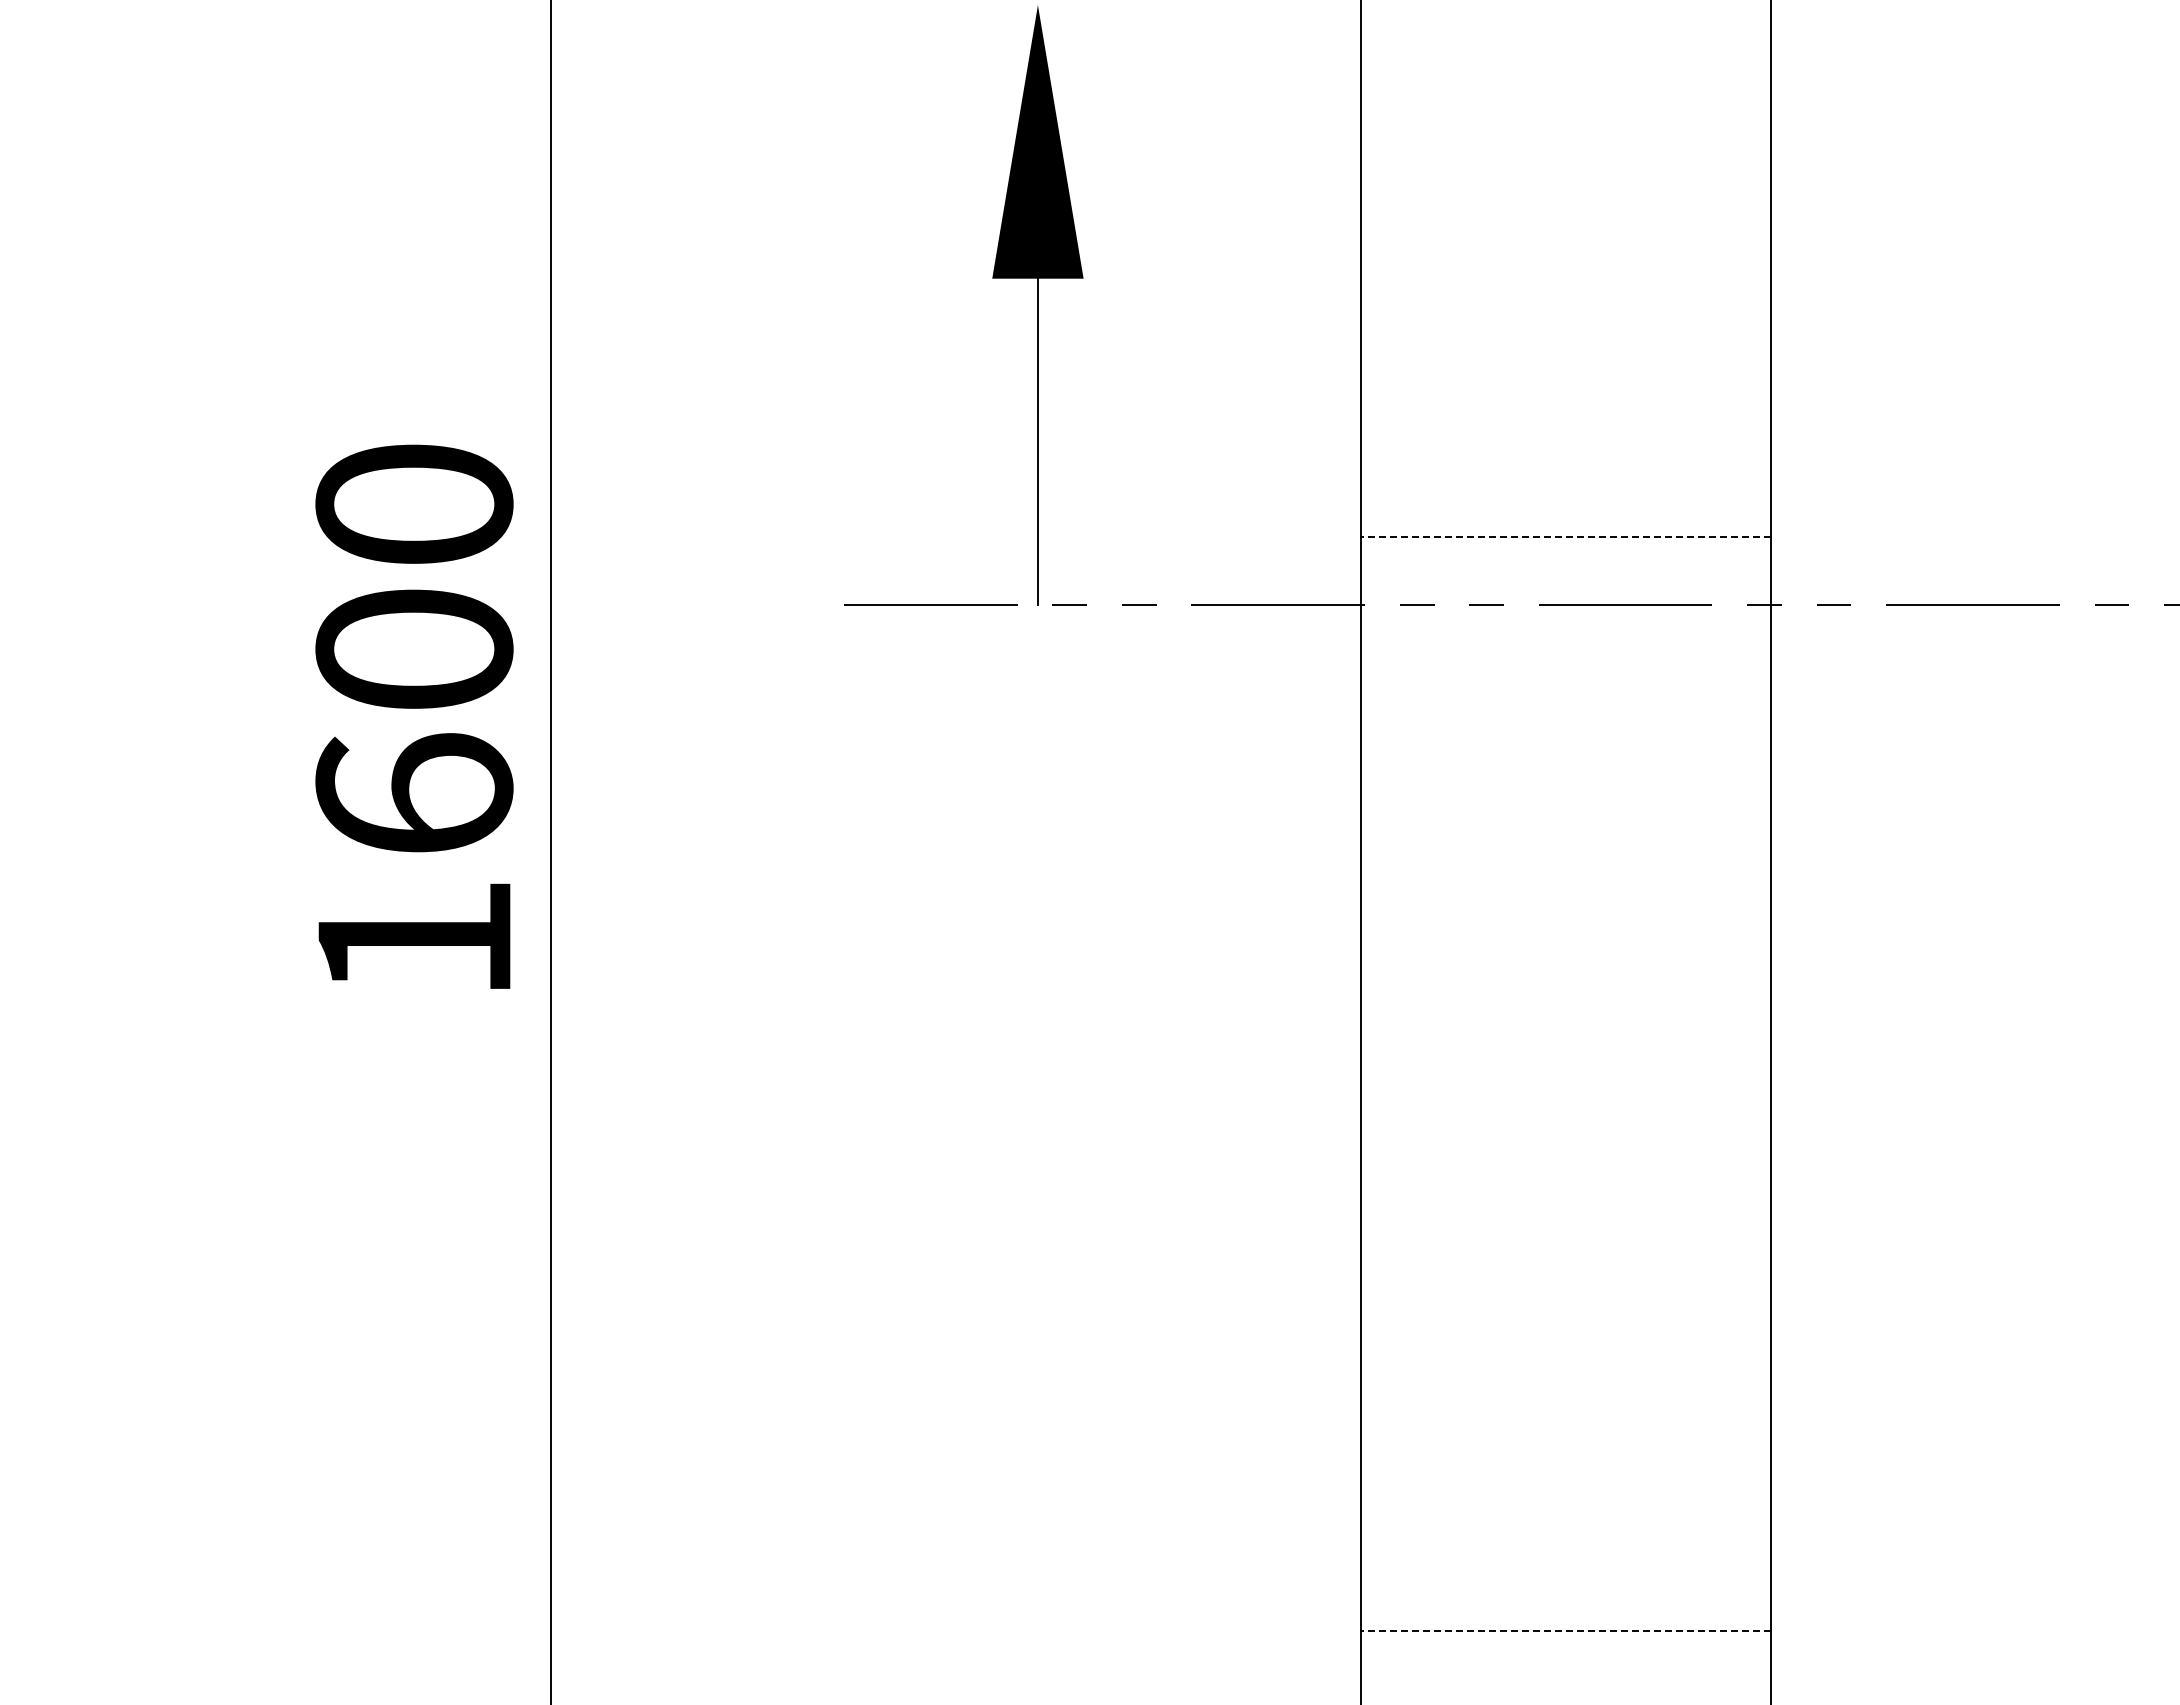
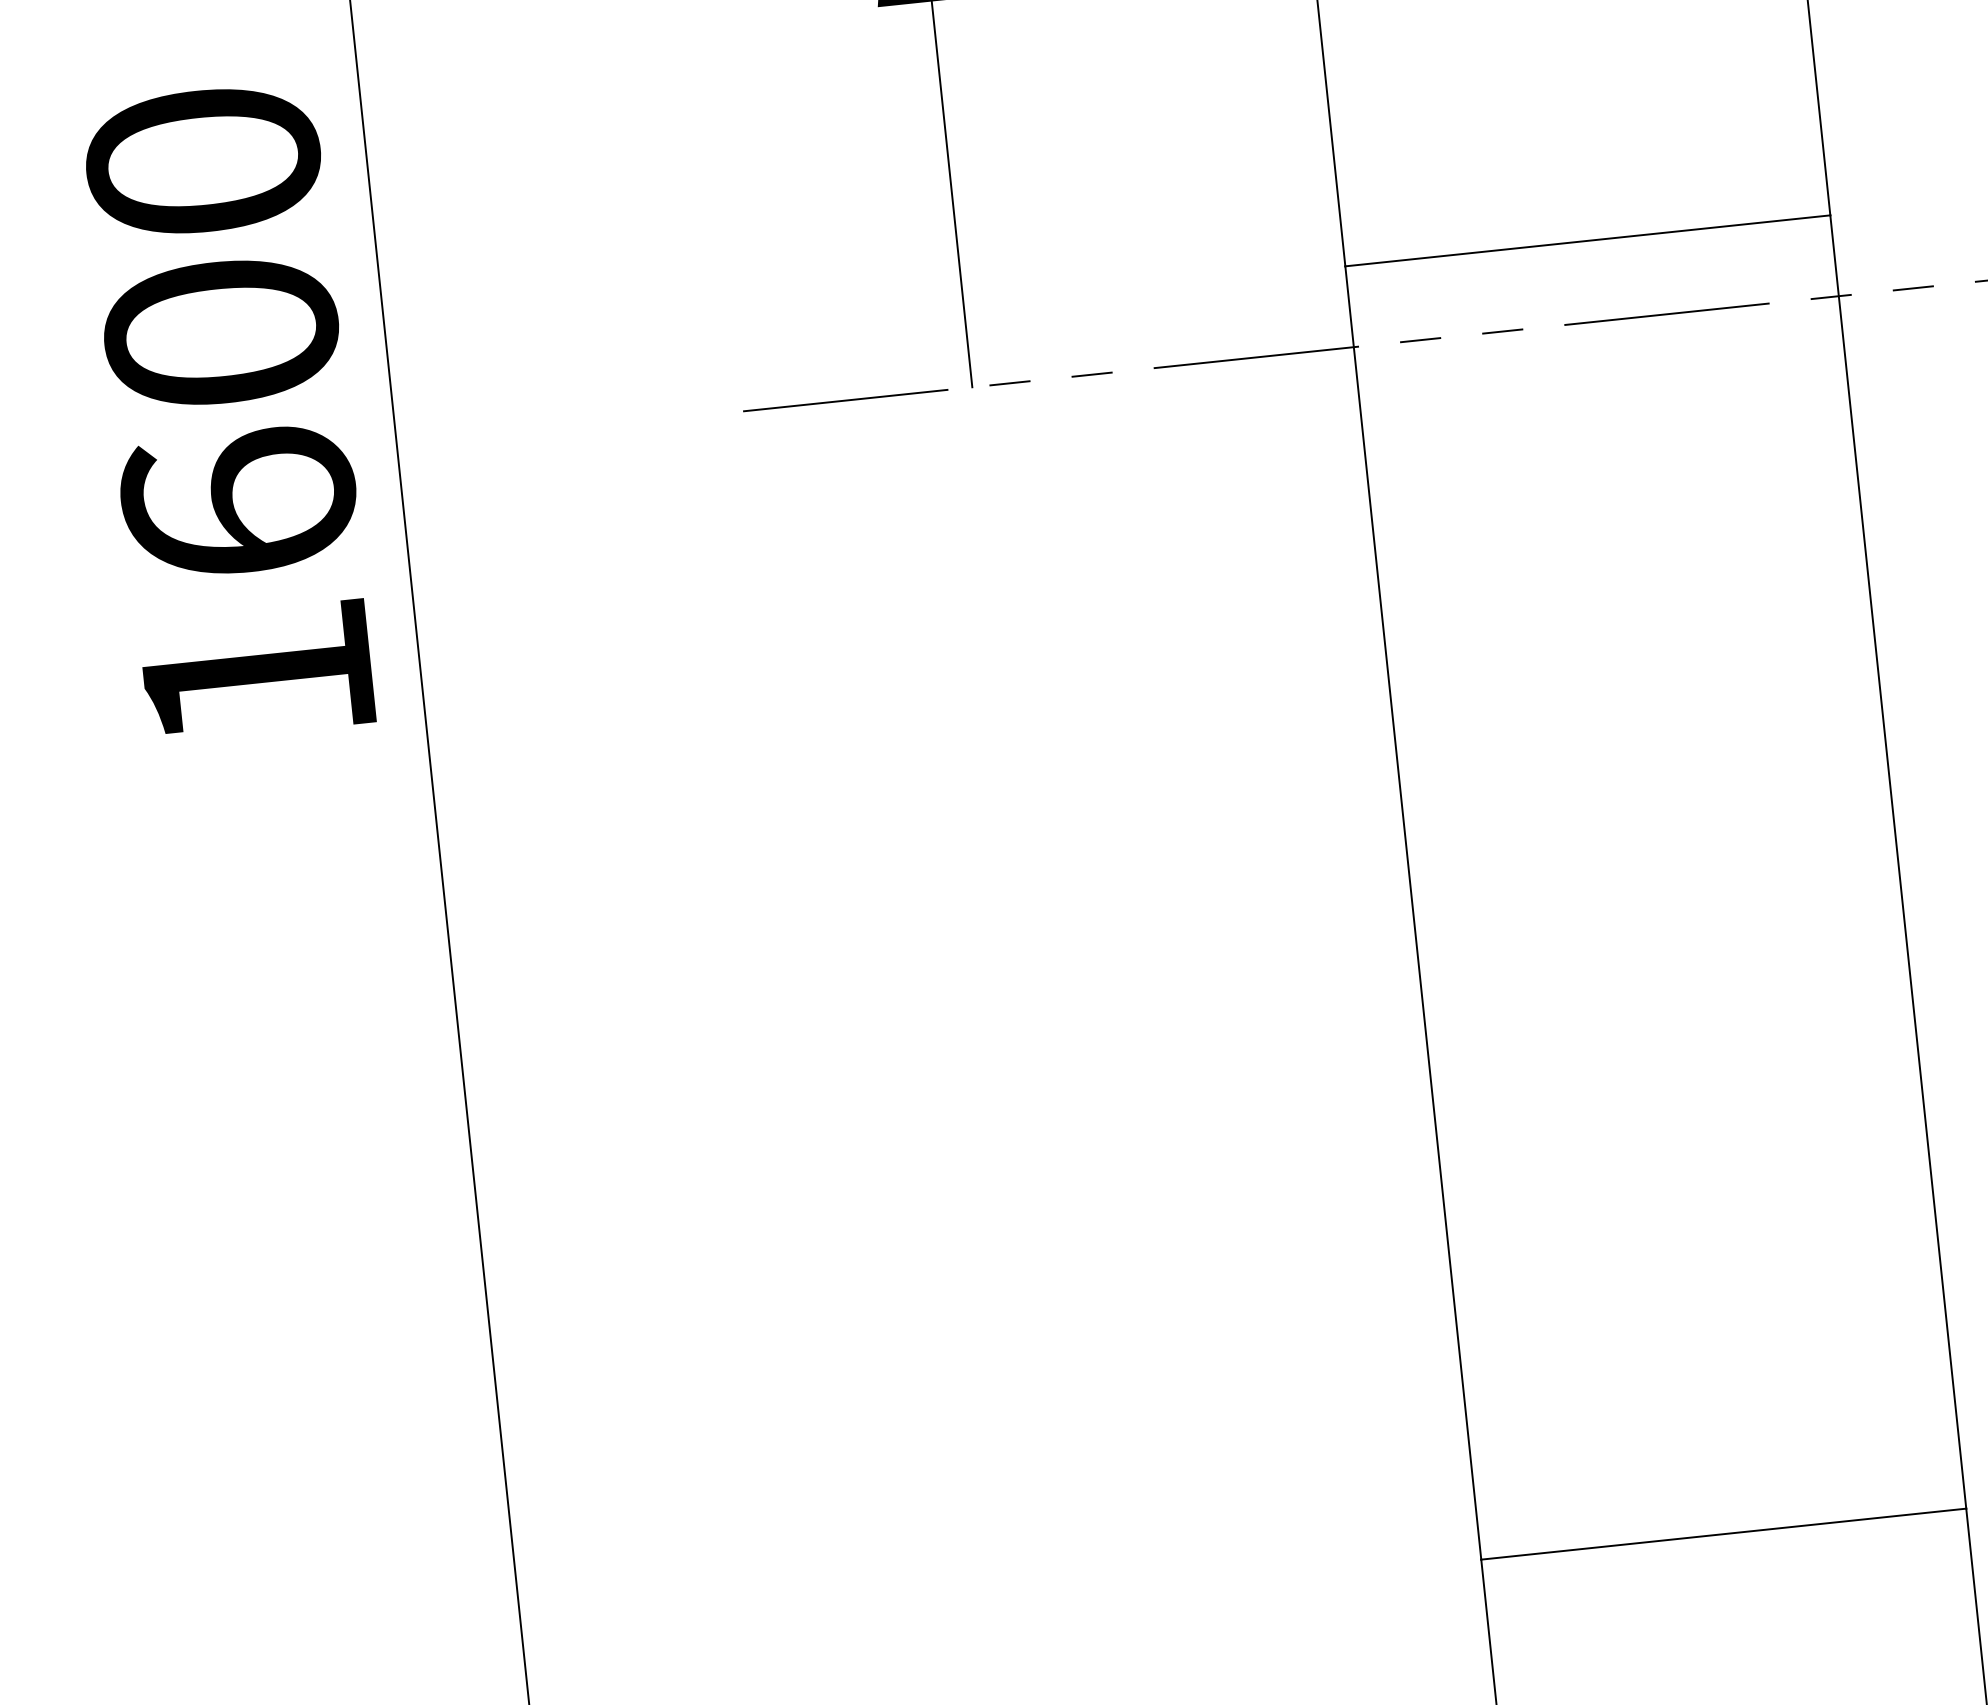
line: (1565, 536) -> (1587, 240), dashed -> solid
text: (414, 716) -> (229, 412), moved
line: (1565, 1630) -> (1723, 1533), dashed -> solid

